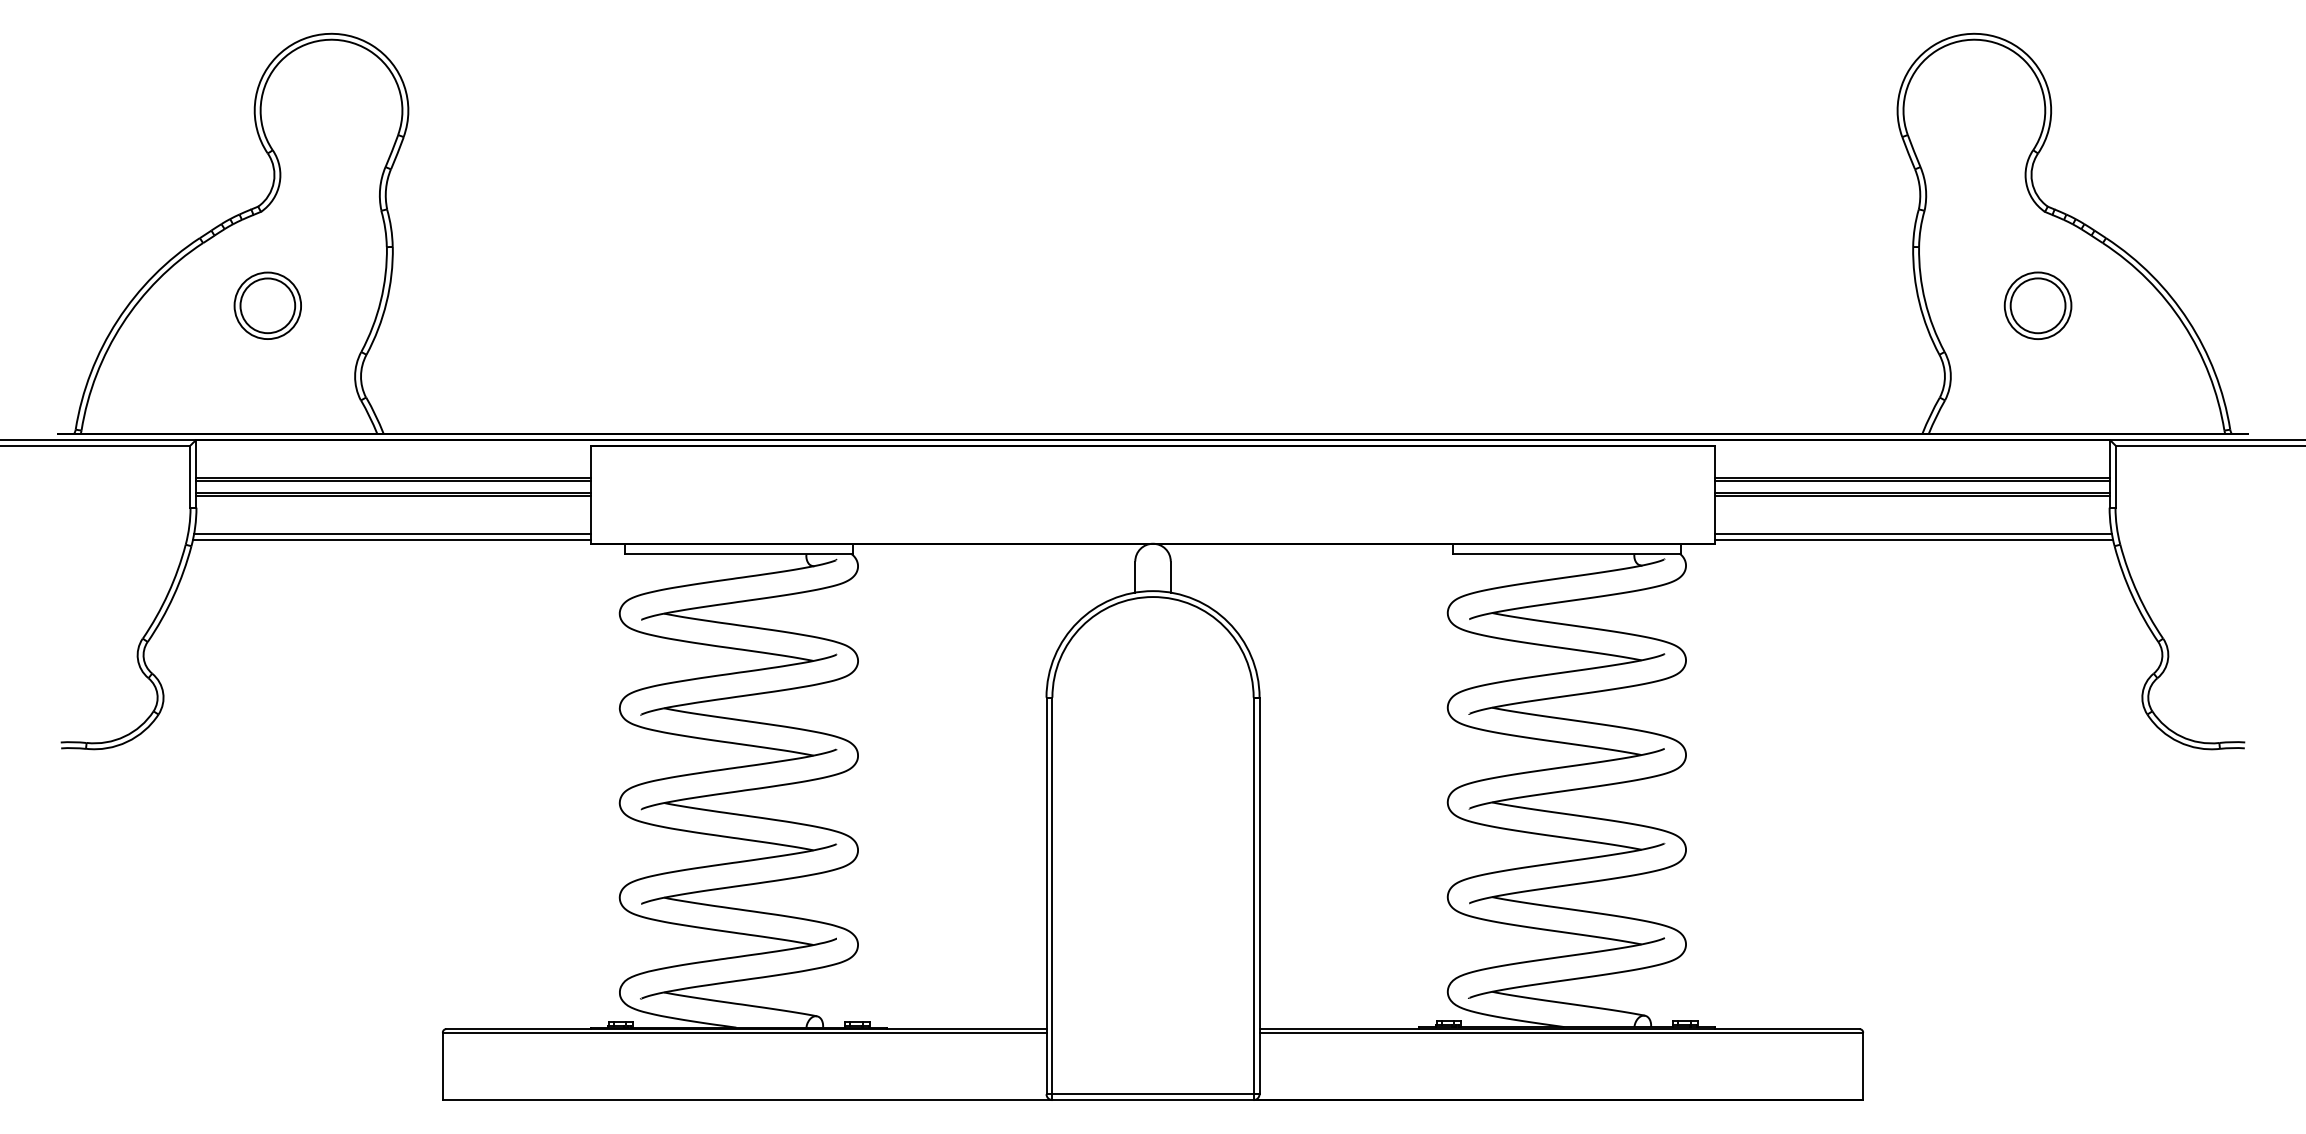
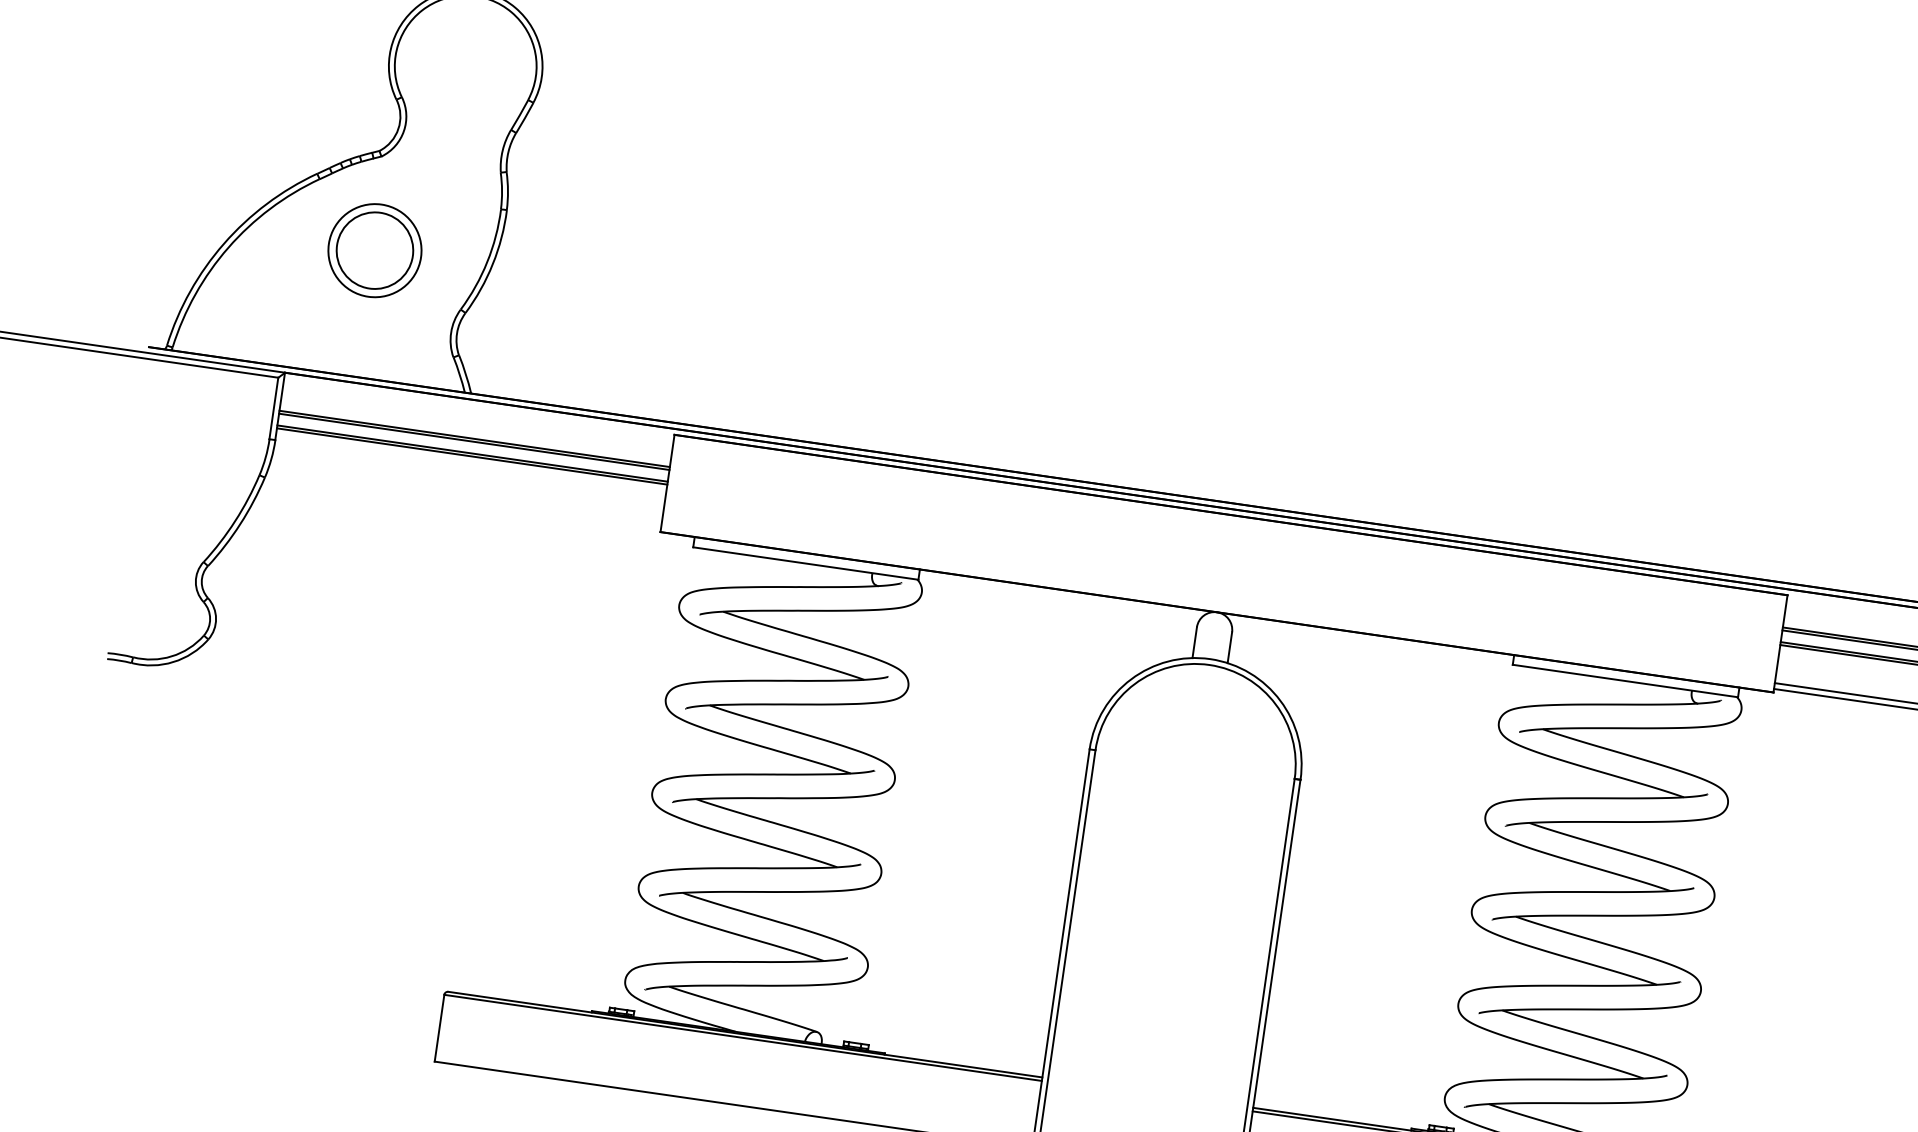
part: (267, 305) -> (374, 250), size x1.4
line: (392, 534) -> (465, 494), removed
line: (391, 540) -> (463, 500), removed

